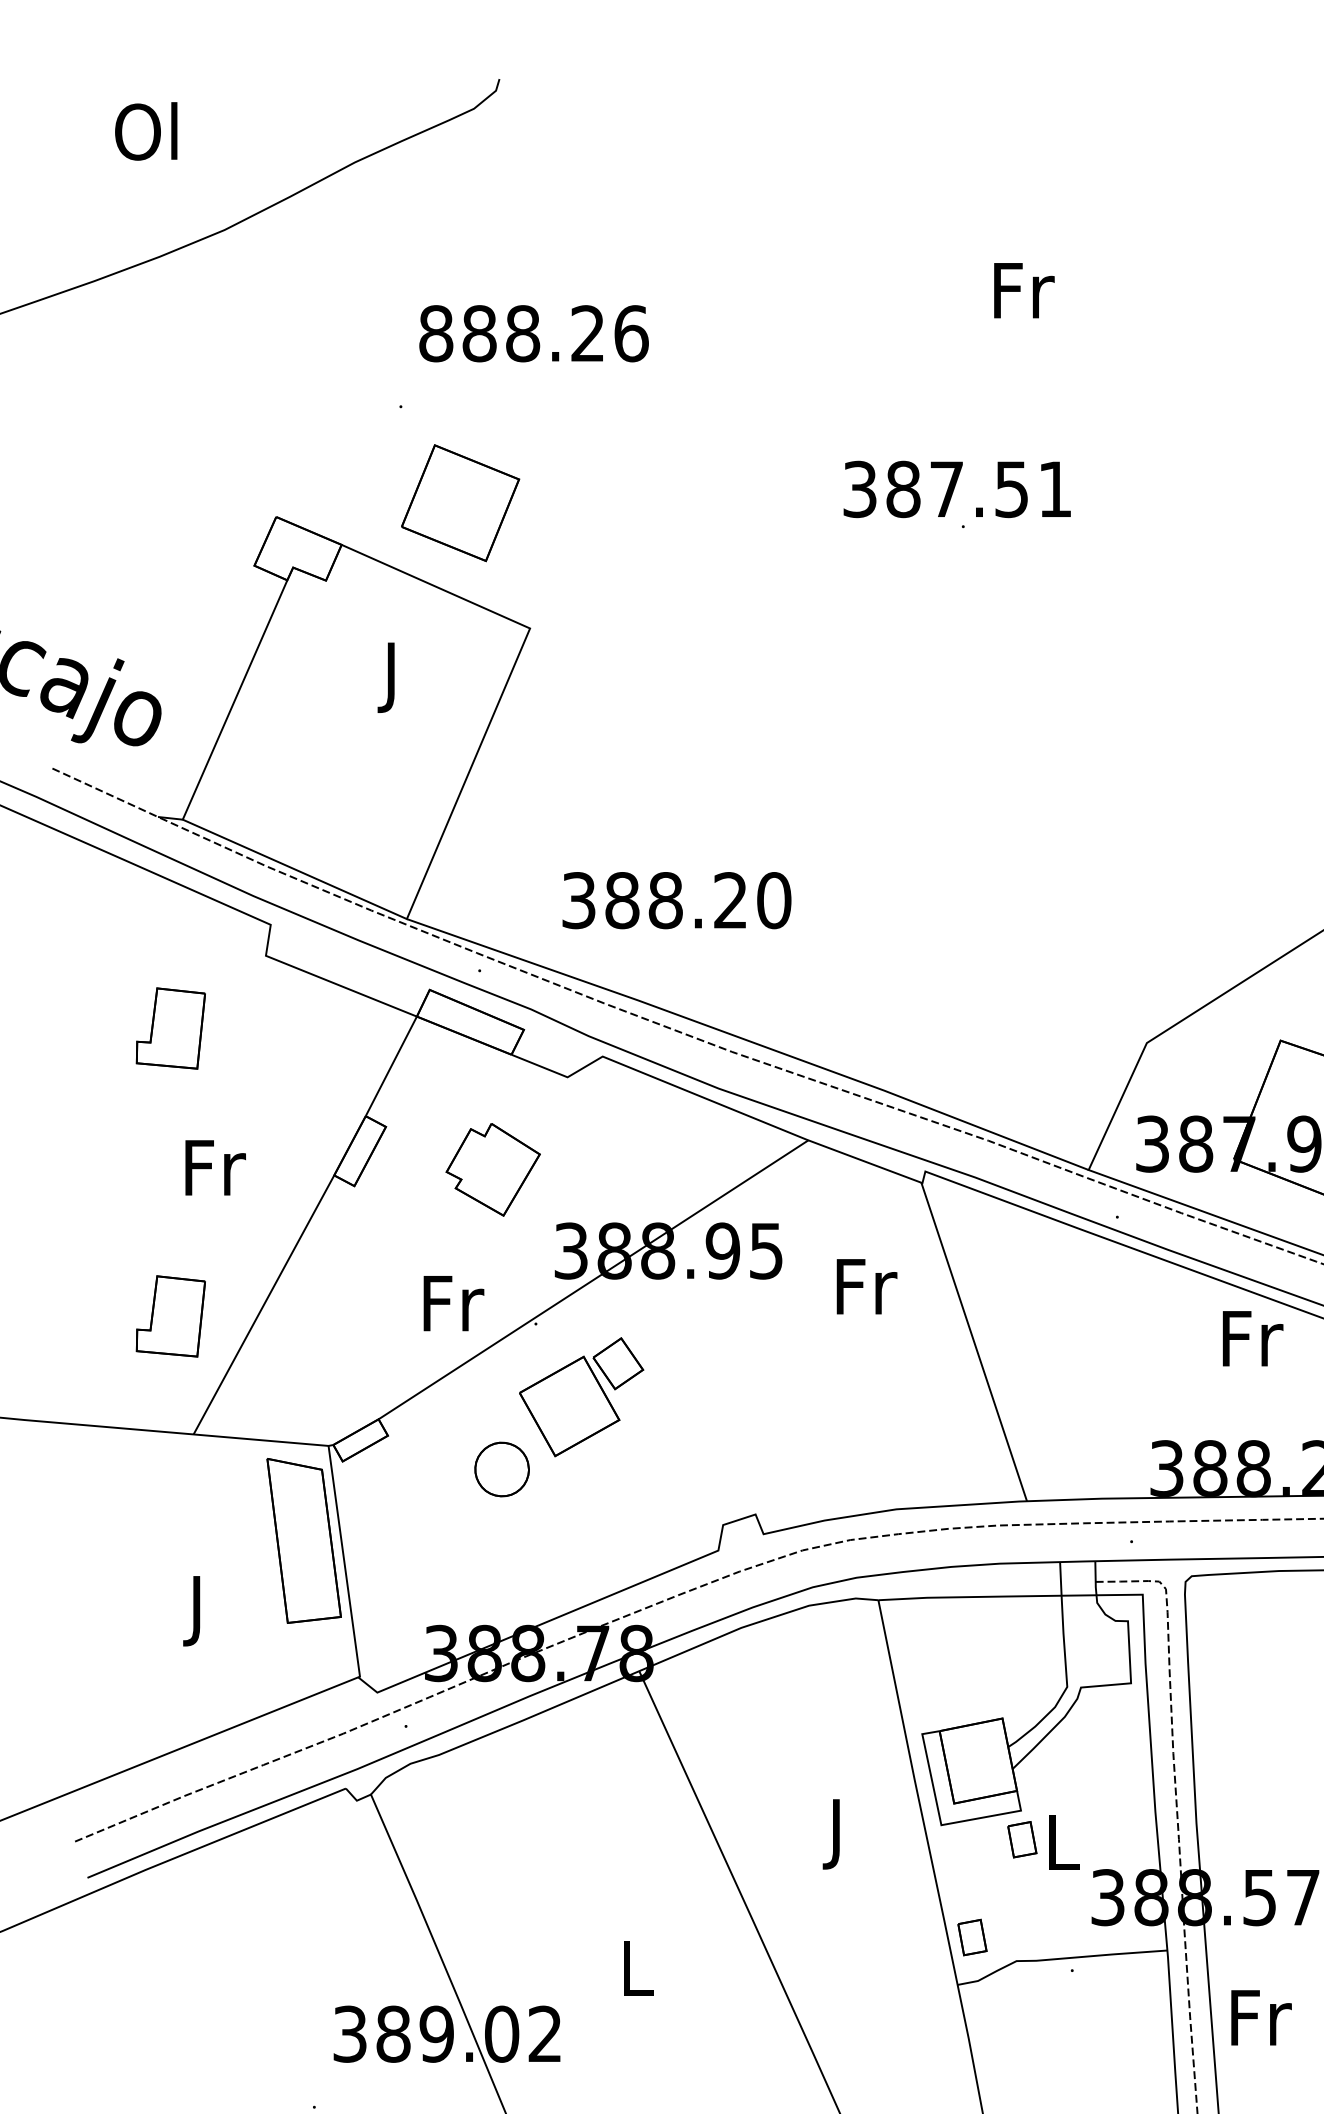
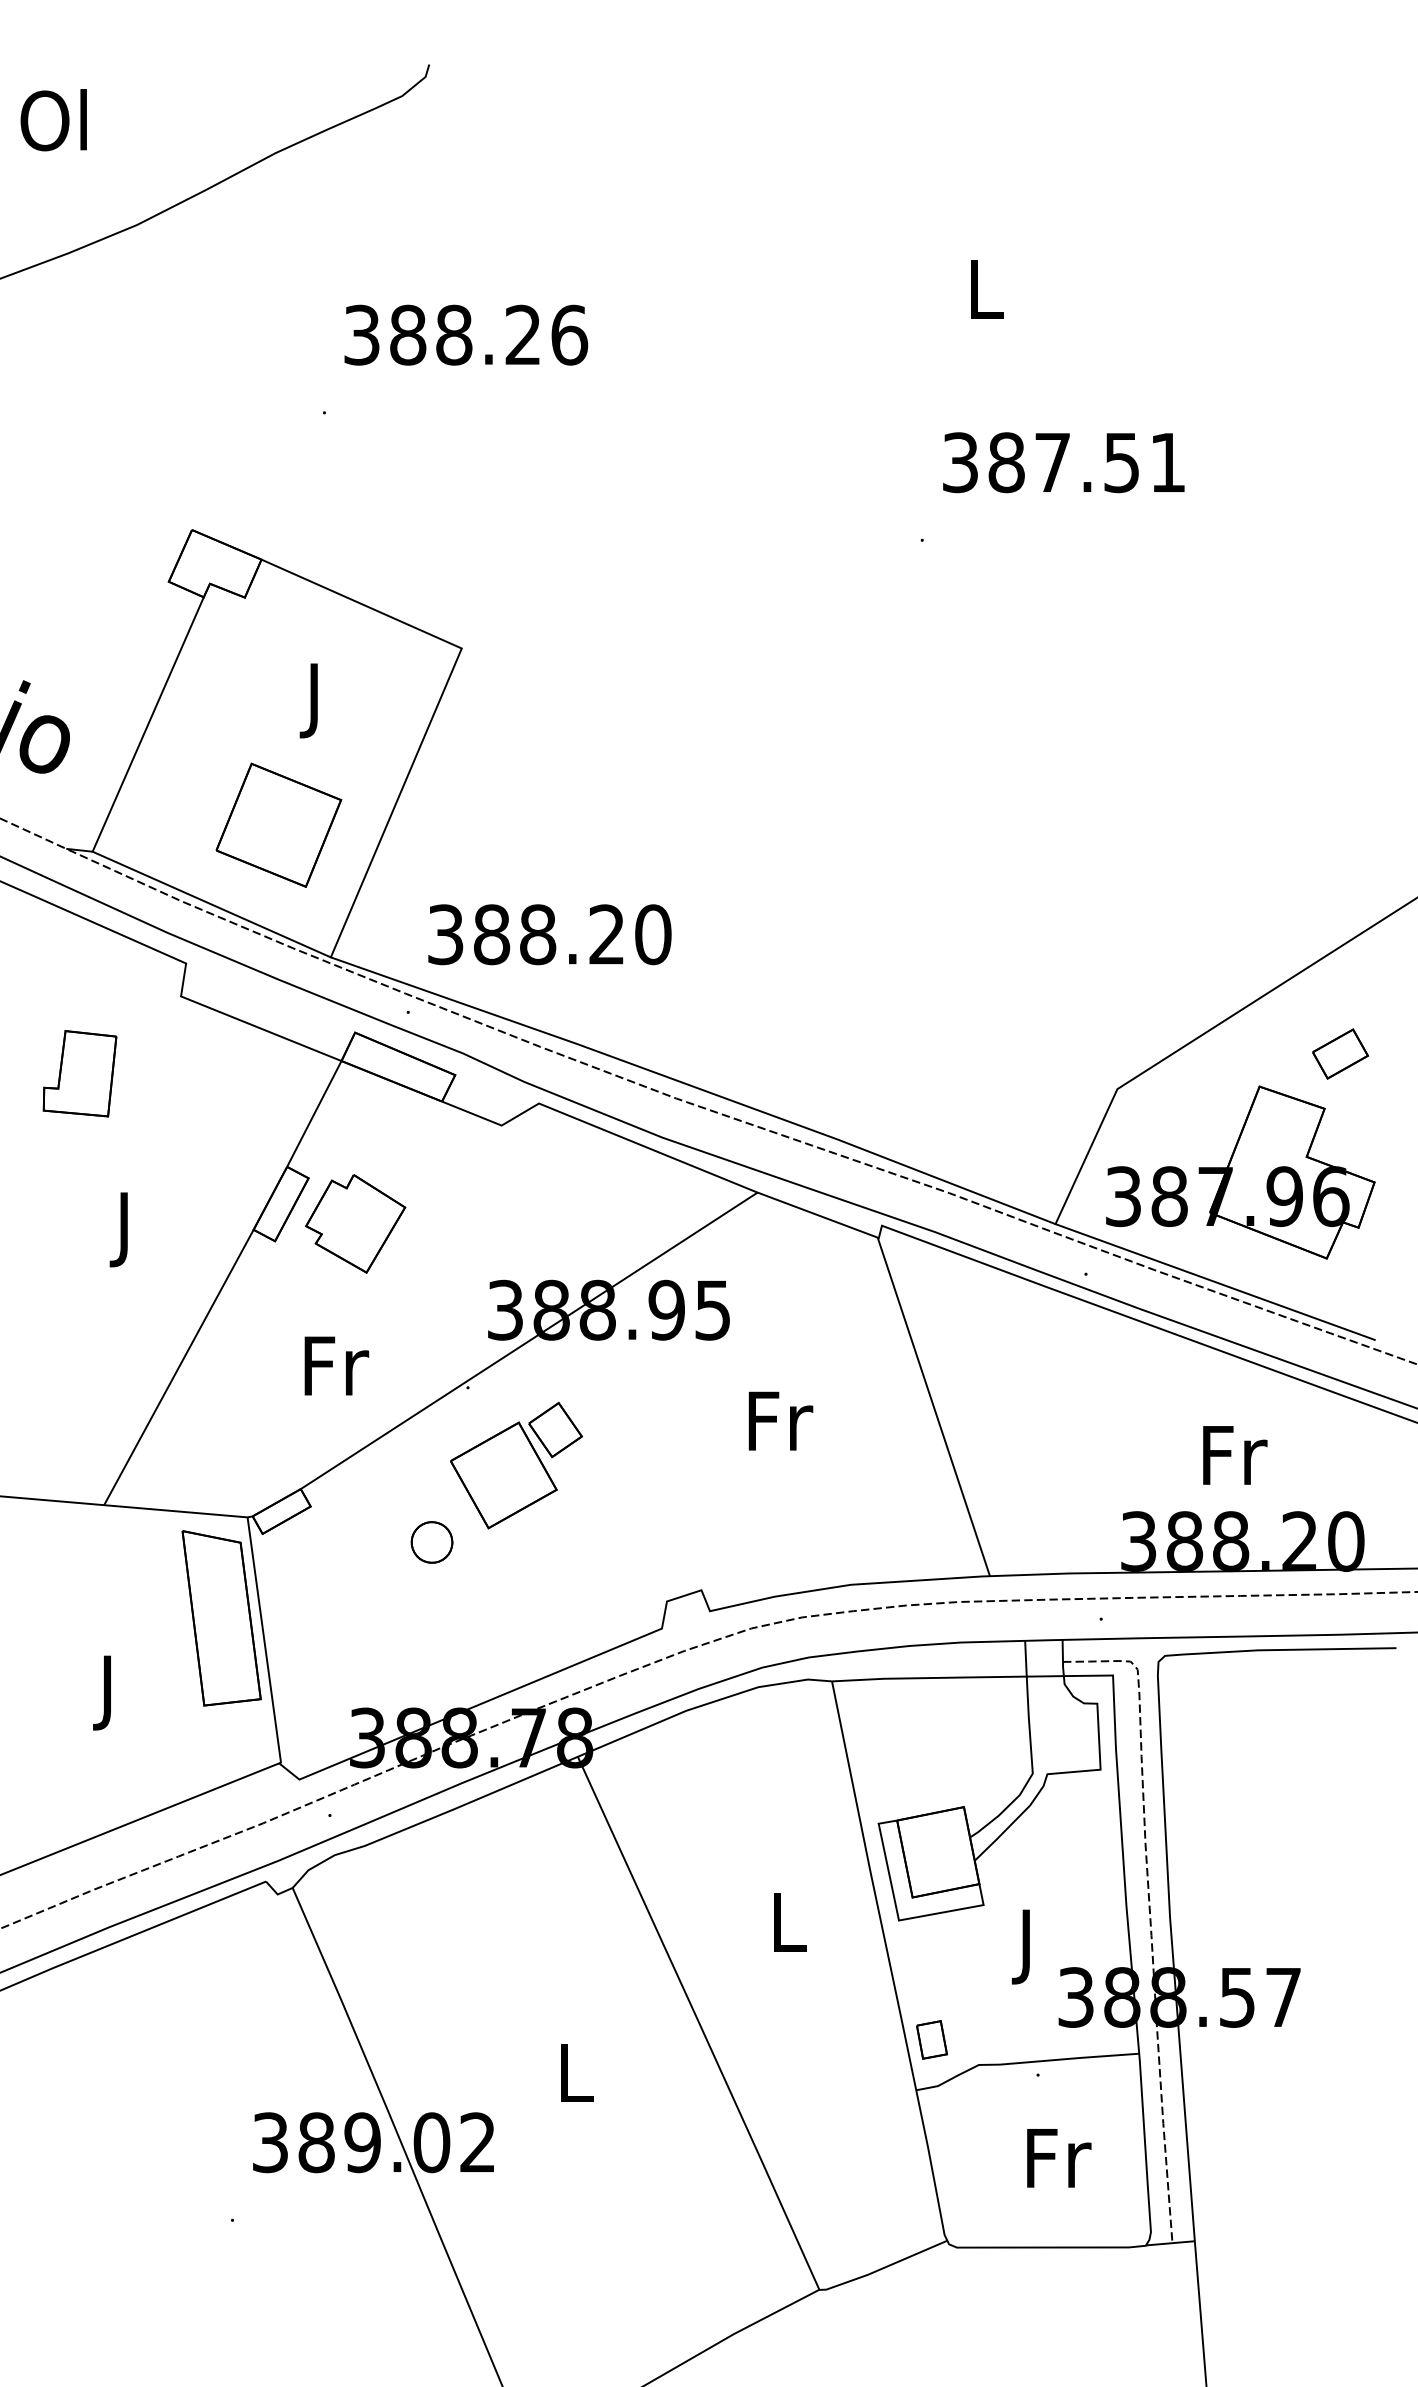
text: (1024, 290) -> (987, 289), Fr -> L
text: (436, 333) -> (362, 334), 888.26 -> 388.26
text: (956, 489) -> (1063, 462), moved
part: (460, 502) -> (278, 824), moved
text: (676, 900) -> (549, 934), moved
part: (493, 1169) -> (355, 1223), moved
text: (215, 1175) -> (127, 1229), Fr -> J
text: (866, 1286) -> (780, 1420), moved
text: (453, 1303) -> (336, 1365), moved
part: (170, 1316) -> (79, 1379), removed
text: (1253, 1338) -> (1235, 1455), moved
part: (501, 1469) -> (431, 1542), size x0.71
text: (838, 1834) -> (789, 1930), J -> L
part: (1021, 1839) -> (984, 1935), removed
text: (1063, 1849) -> (1028, 1946), L -> J
text: (1261, 2018) -> (1059, 2158), moved

